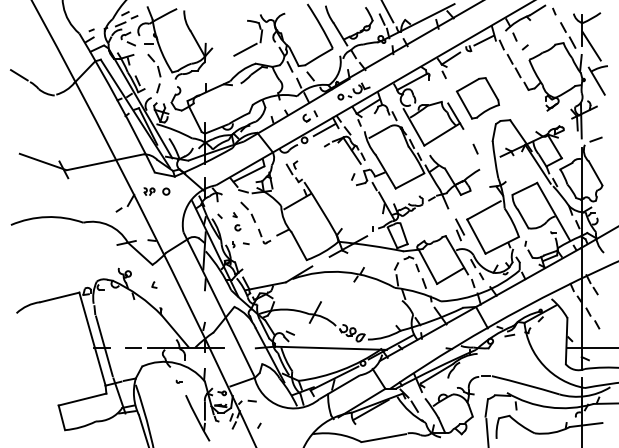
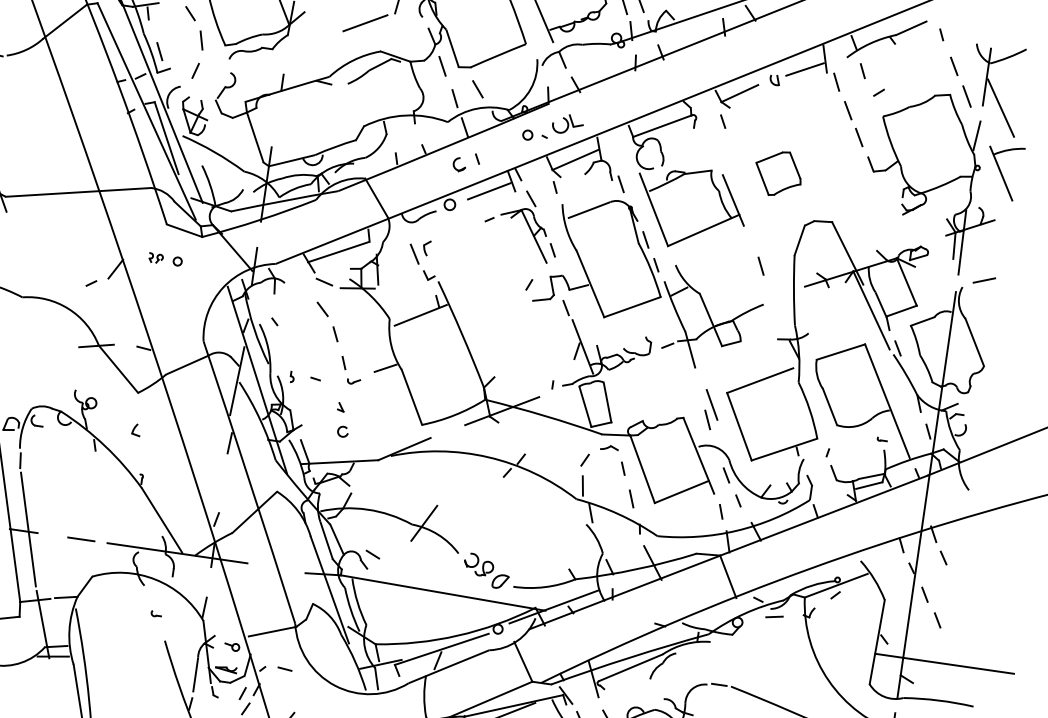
part: (477, 98) -> (777, 173), size x0.6
part: (156, 191) -> (164, 259), size x0.7
part: (236, 221) -> (341, 419), moved

